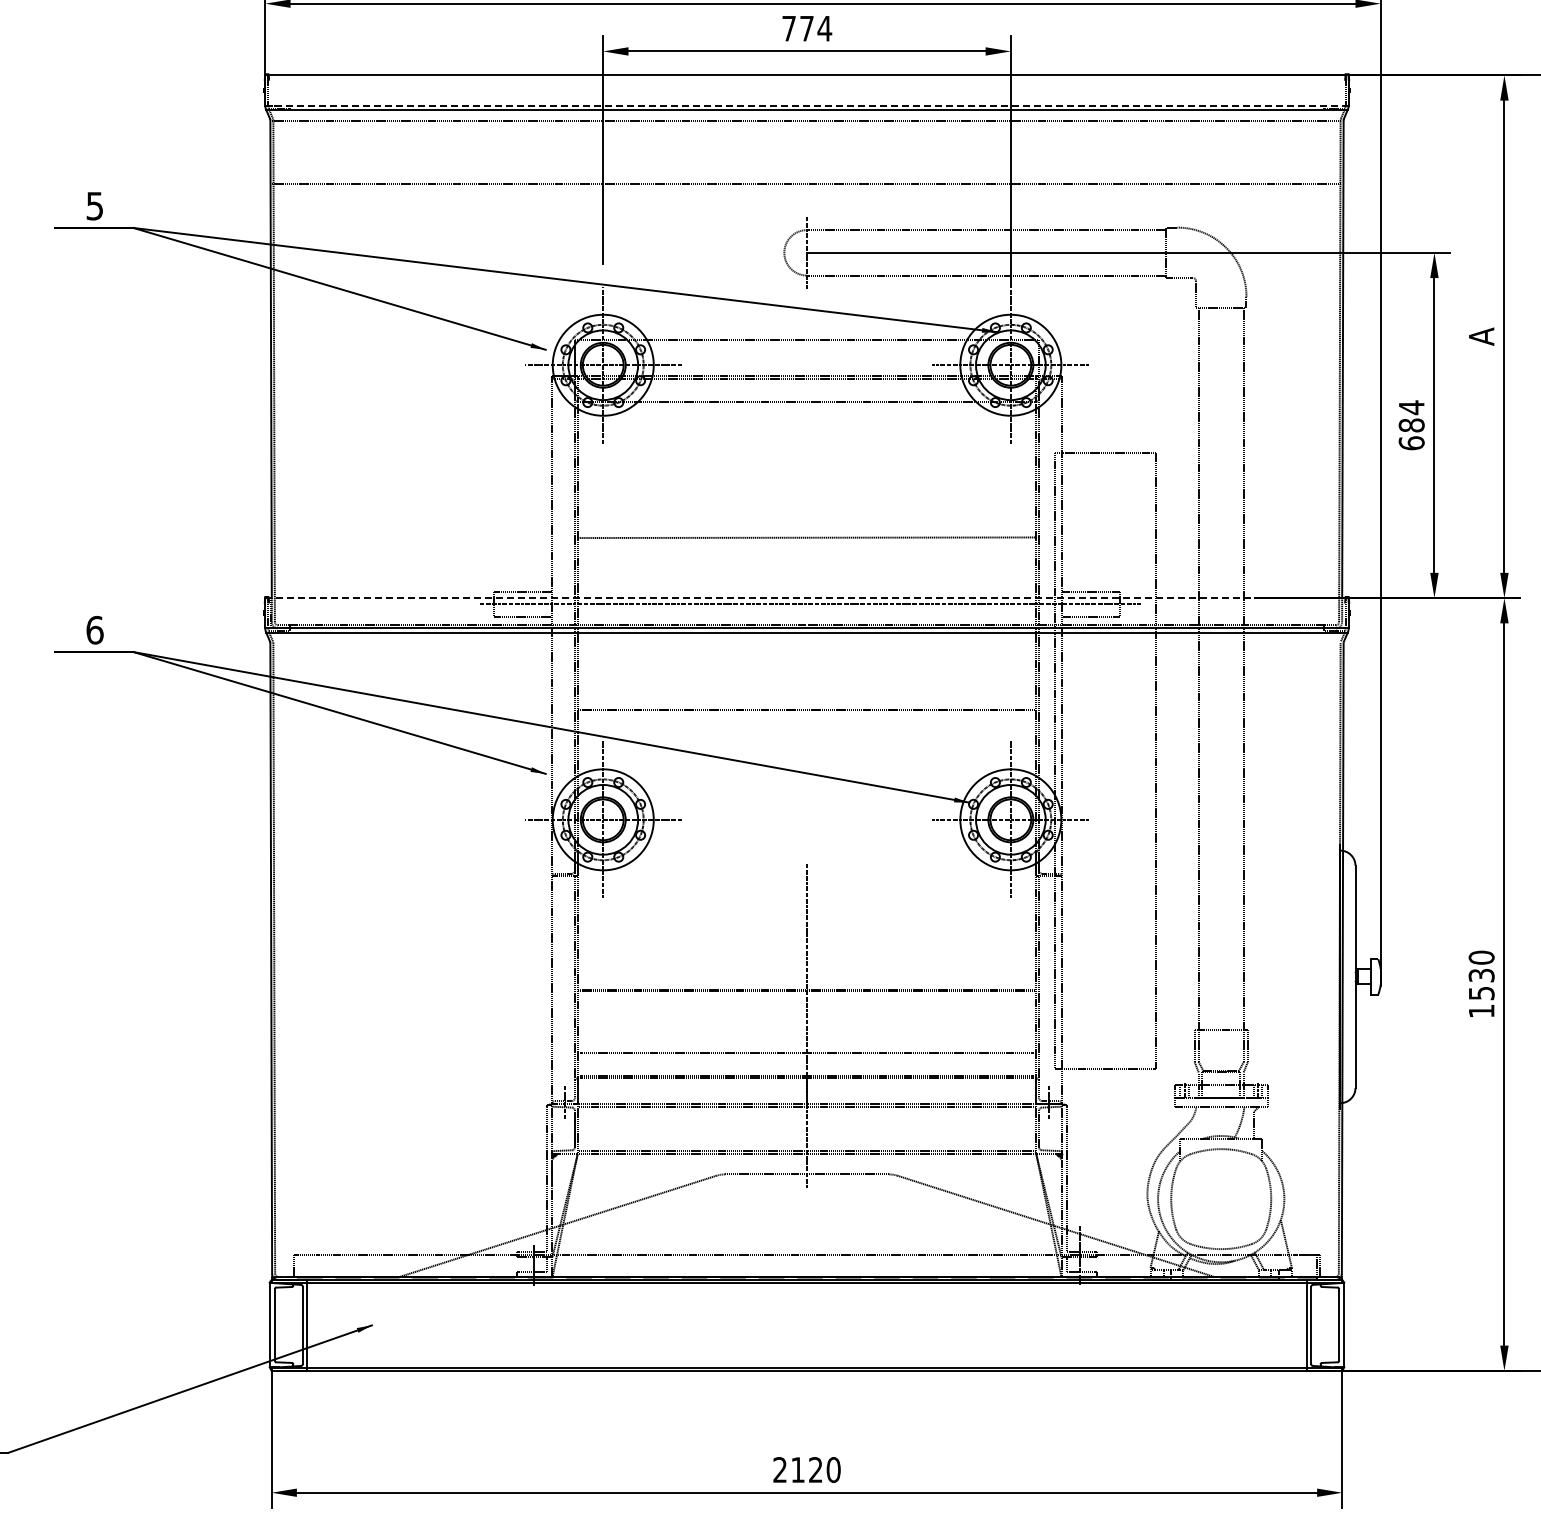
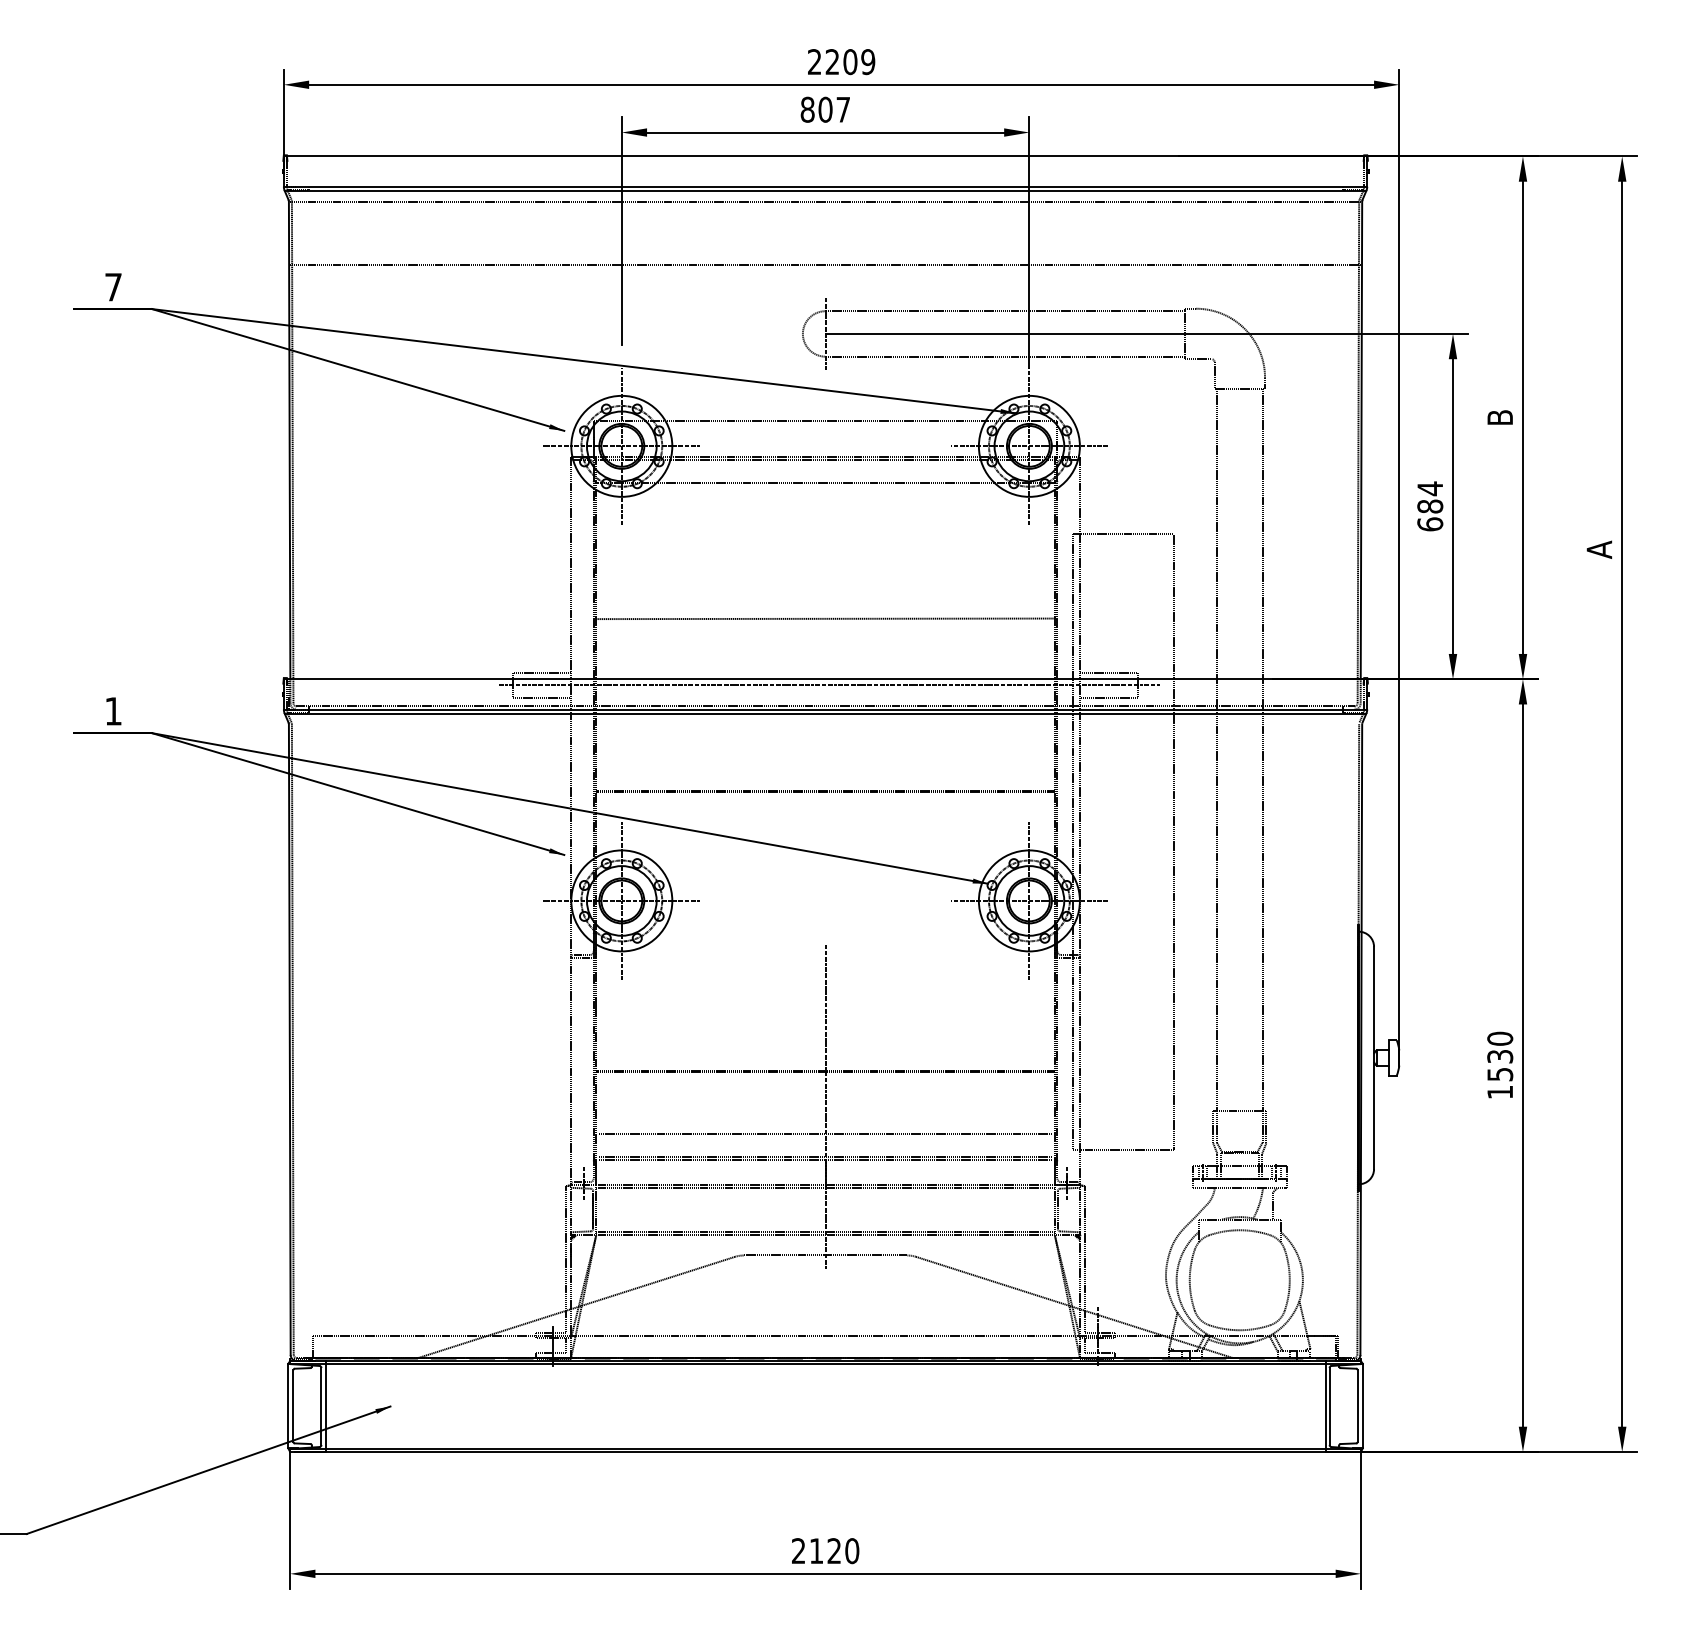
text: (806, 28) -> (825, 109), 774 -> 807
line: (806, 105) -> (825, 186), dashed -> solid
text: (94, 206) -> (113, 287), 5 -> 7
text: (1480, 336) -> (1499, 417), A -> B
line: (806, 598) -> (825, 679), dashed -> solid
text: (94, 630) -> (113, 711), 6 -> 1

